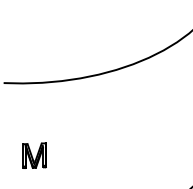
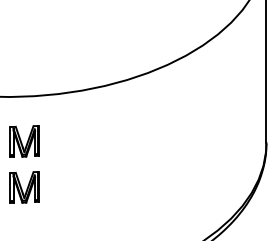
part: (34, 119) -> (24, 141), added

